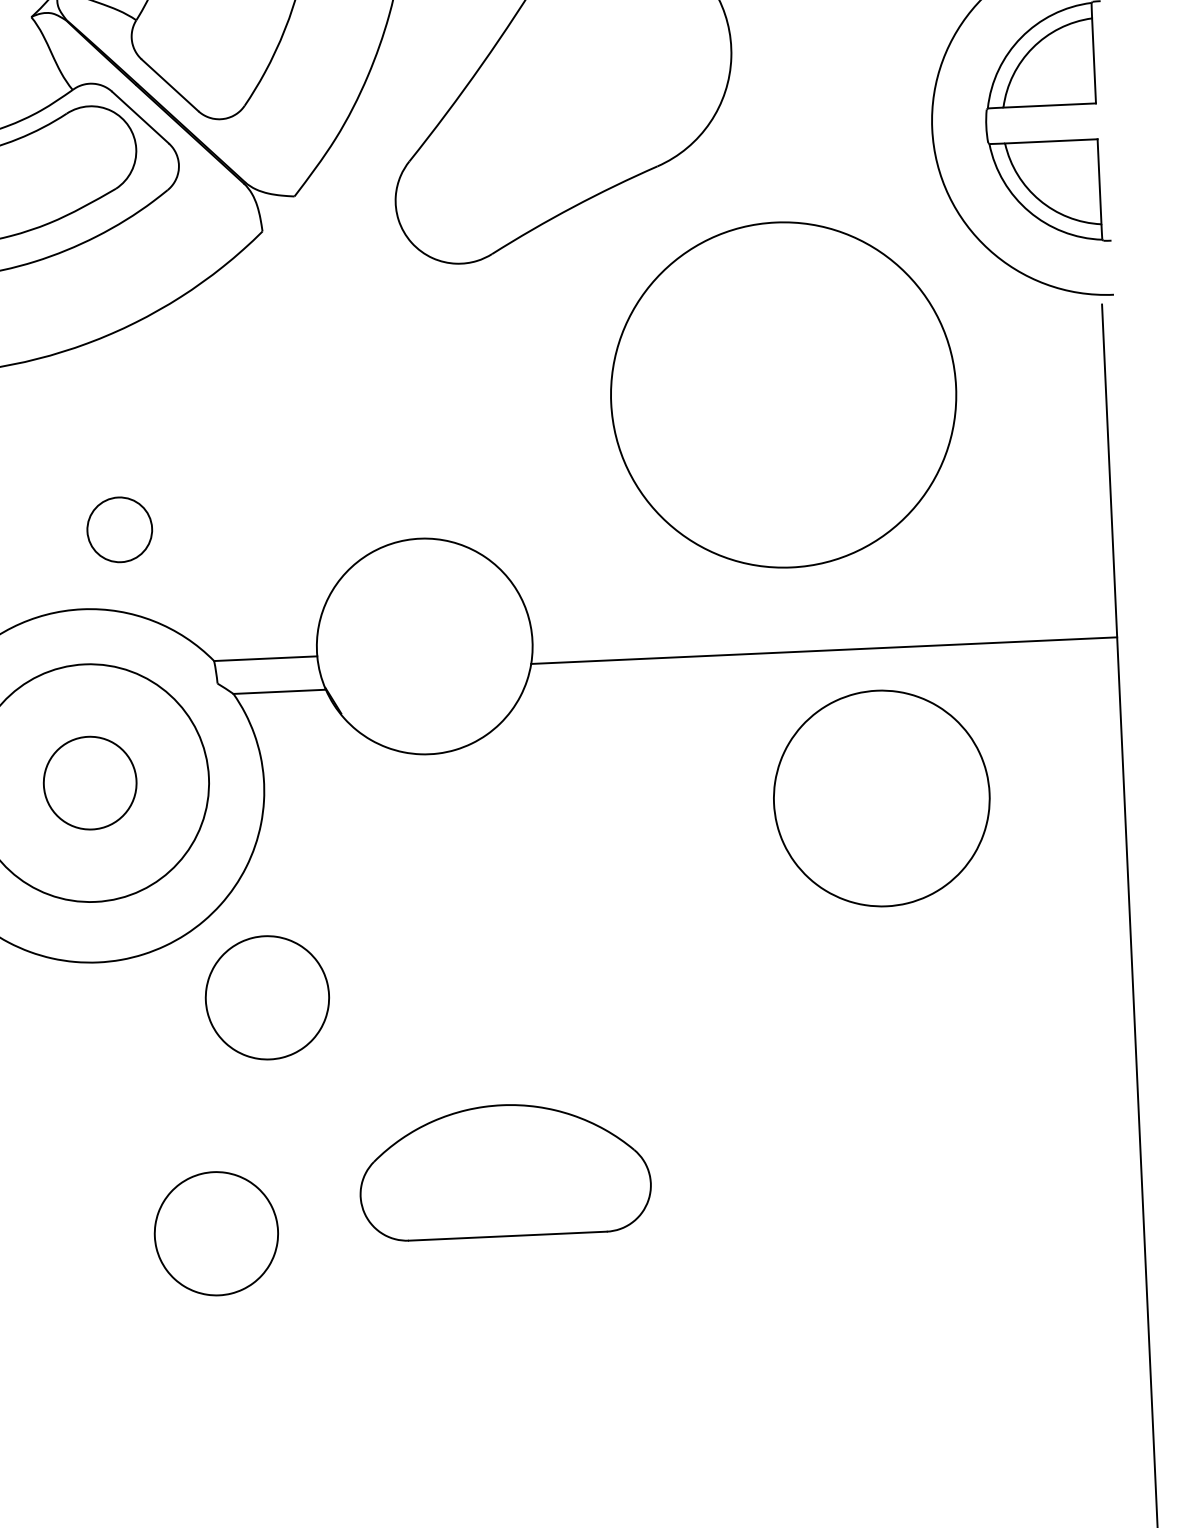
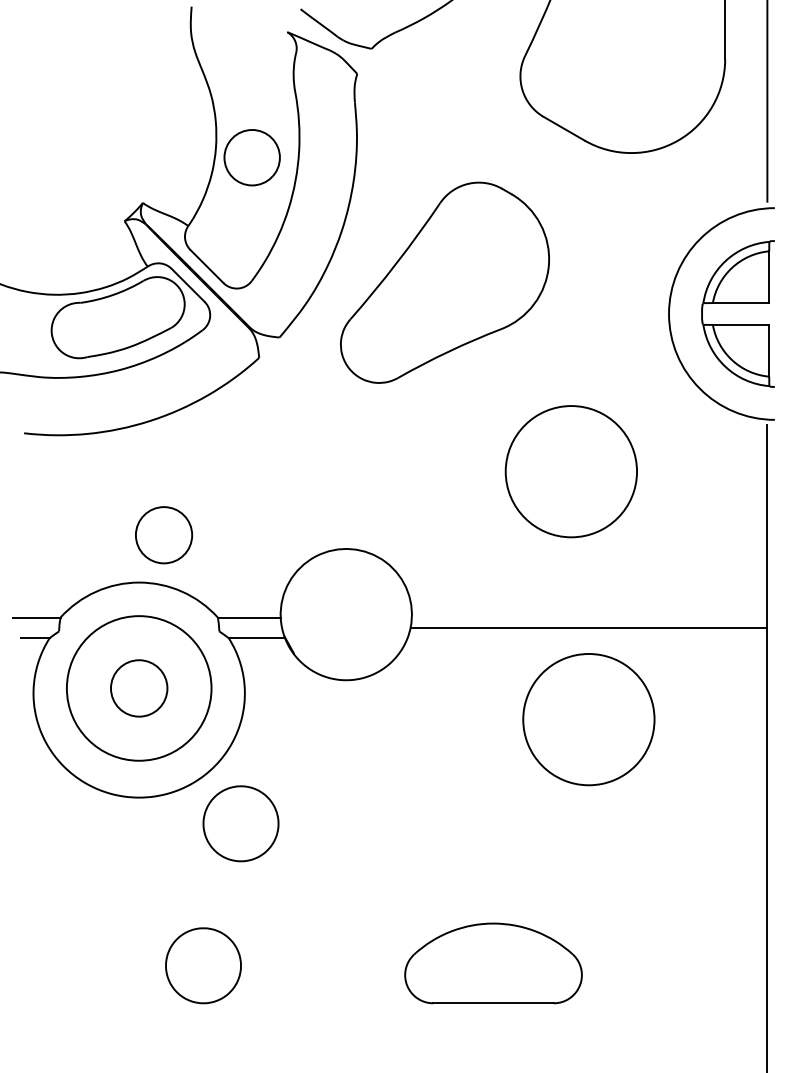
circle: (783, 394) -> (571, 471), size x0.62
circle: (120, 530) -> (164, 535), size x1.43
part: (881, 798) -> (588, 719), moved
part: (504, 1170) -> (493, 963), moved

